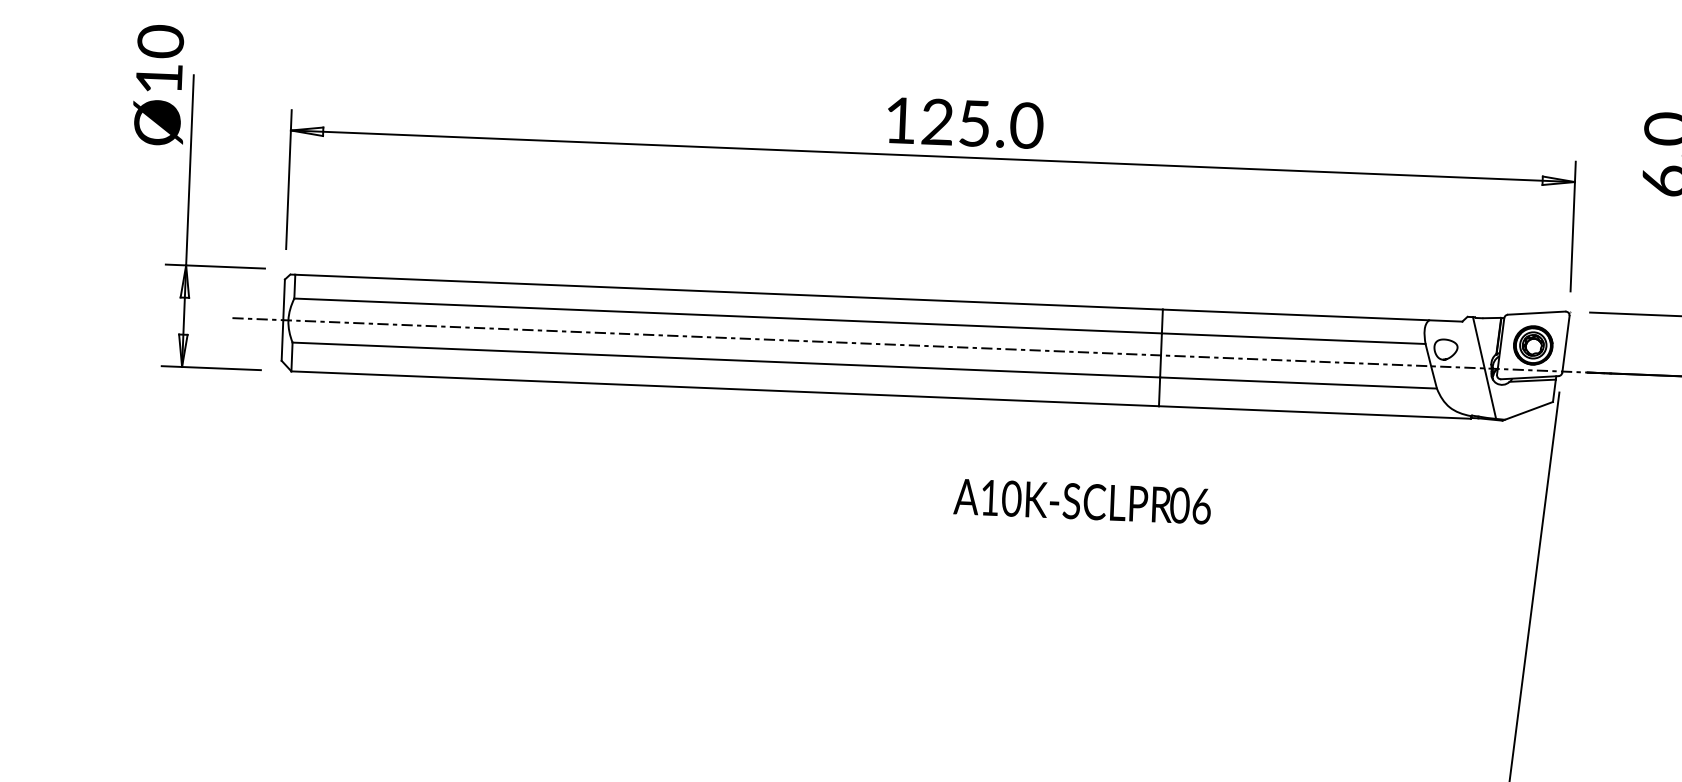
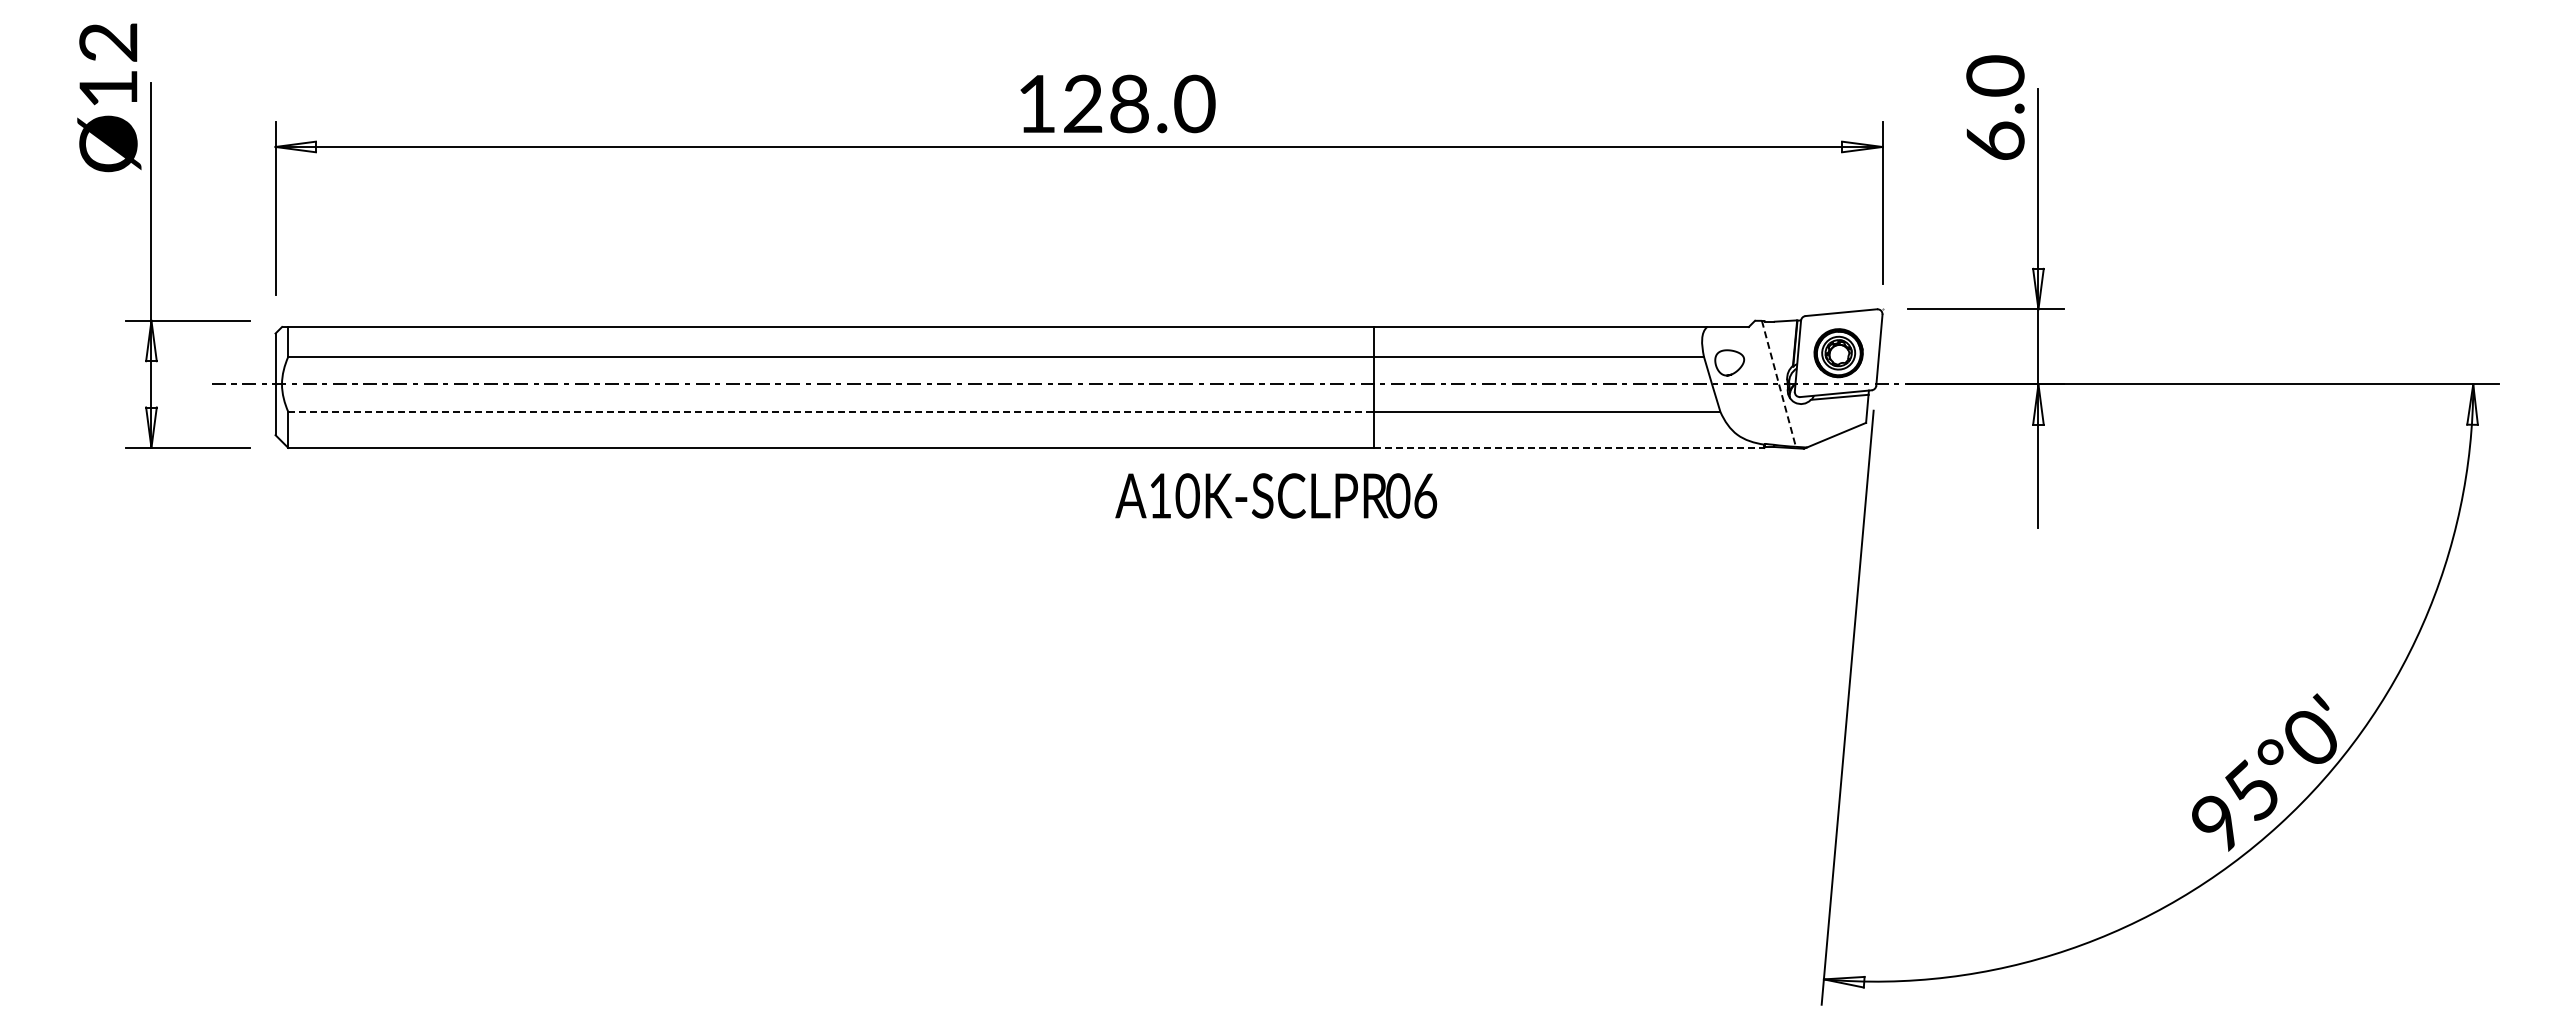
text: (160, 41) -> (108, 42), Ø10 -> Ø12
text: (974, 123) -> (1129, 103), 125.0 -> 128.0
line: (726, 359) -> (831, 411), solid -> dashed
line: (1485, 368) -> (1779, 384), solid -> dashed
line: (1315, 412) -> (1569, 447), solid -> dashed
text: (1082, 501) -> (1276, 495), moved

